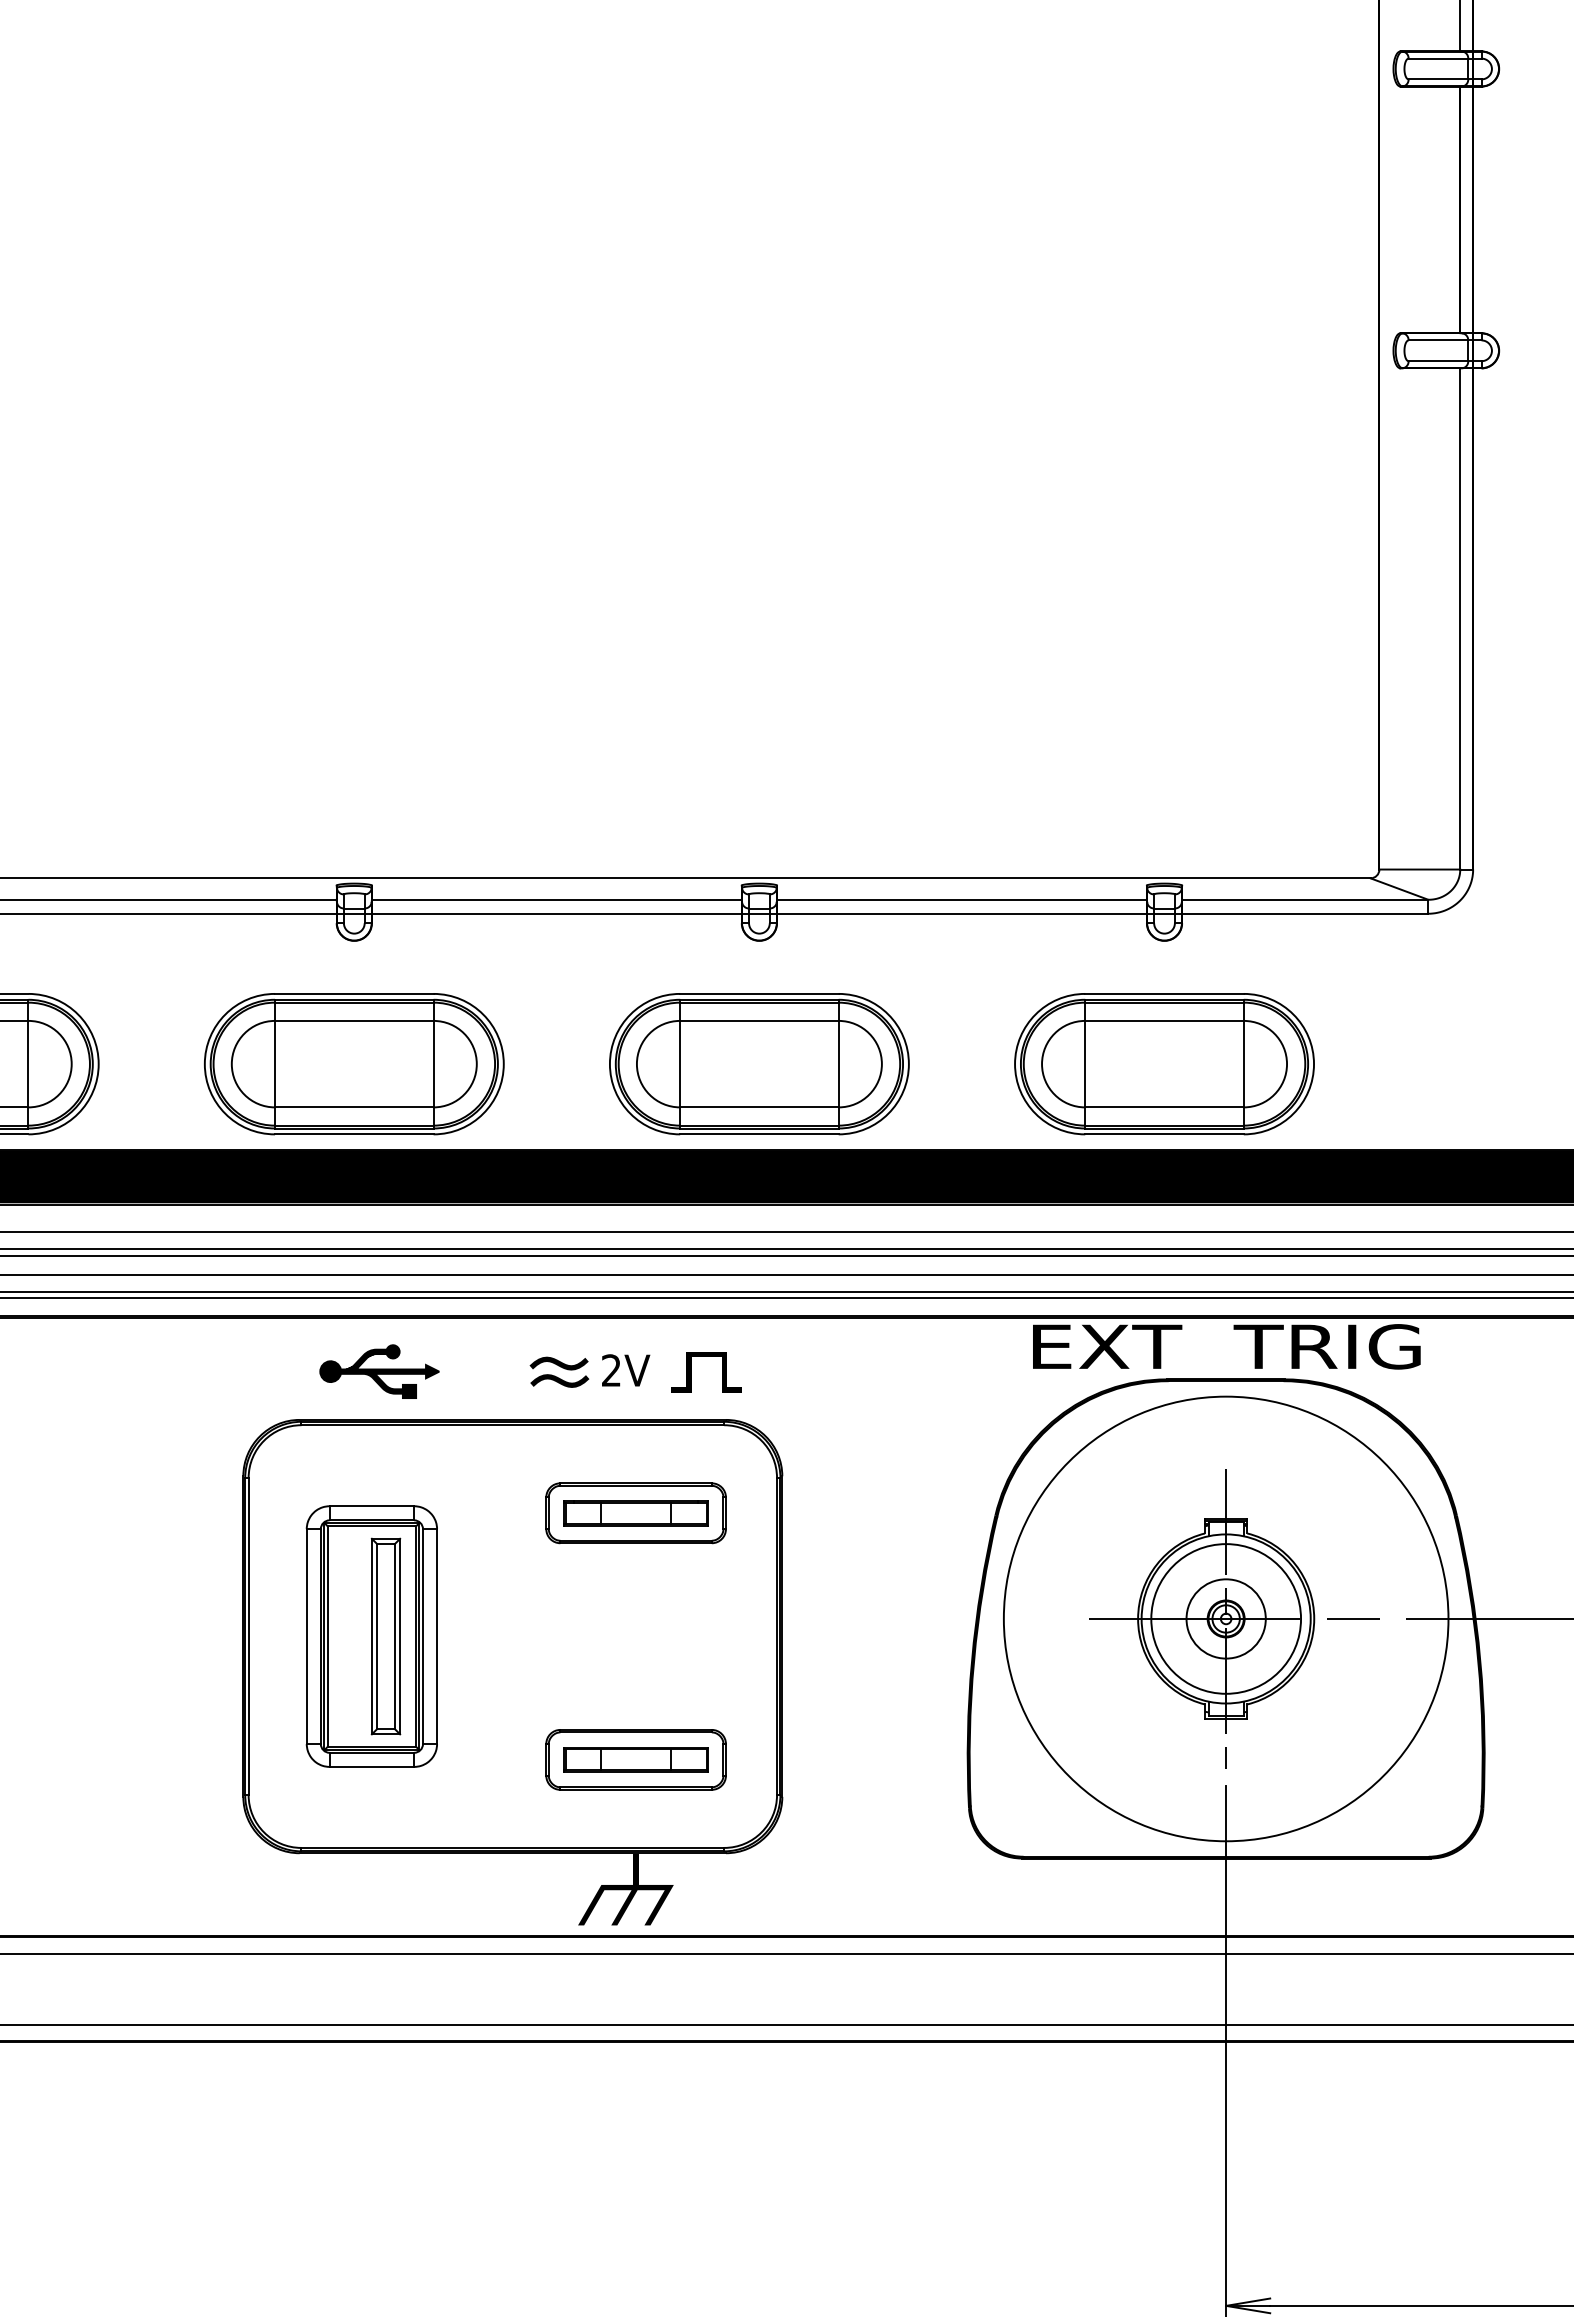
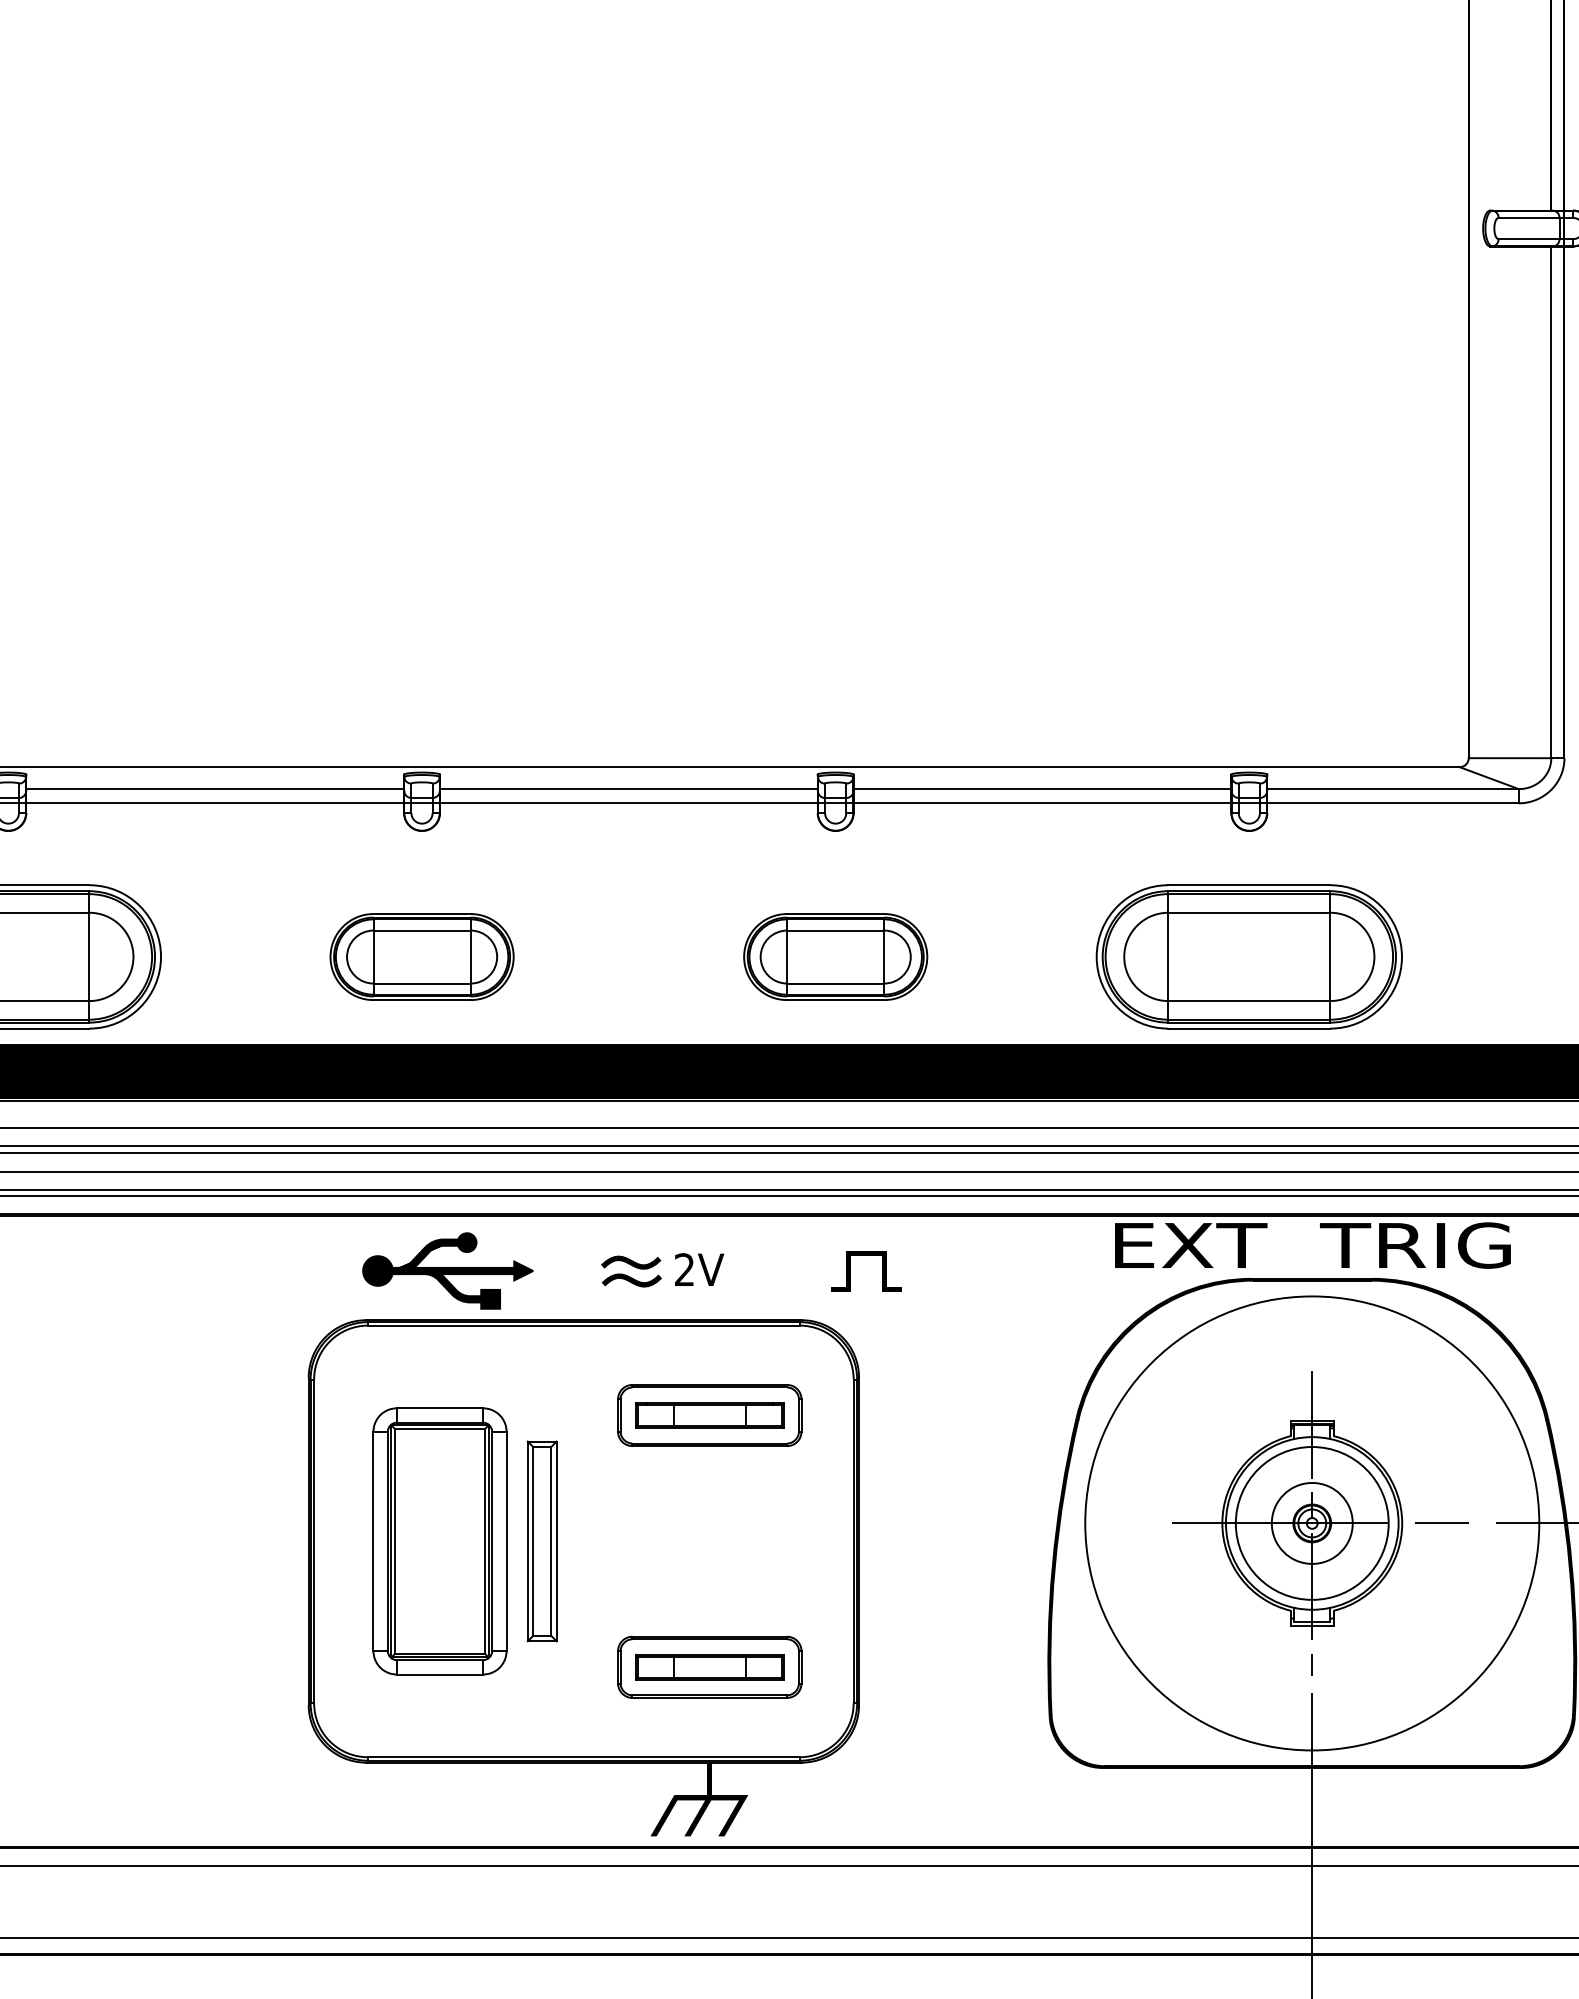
part: (354, 1064) -> (422, 957), size x0.6
part: (759, 1064) -> (835, 957), size x0.6
part: (379, 1371) -> (447, 1270), size x1.4
curve: (691, 1372) -> (851, 1271), moved
part: (385, 1636) -> (541, 1541), moved

